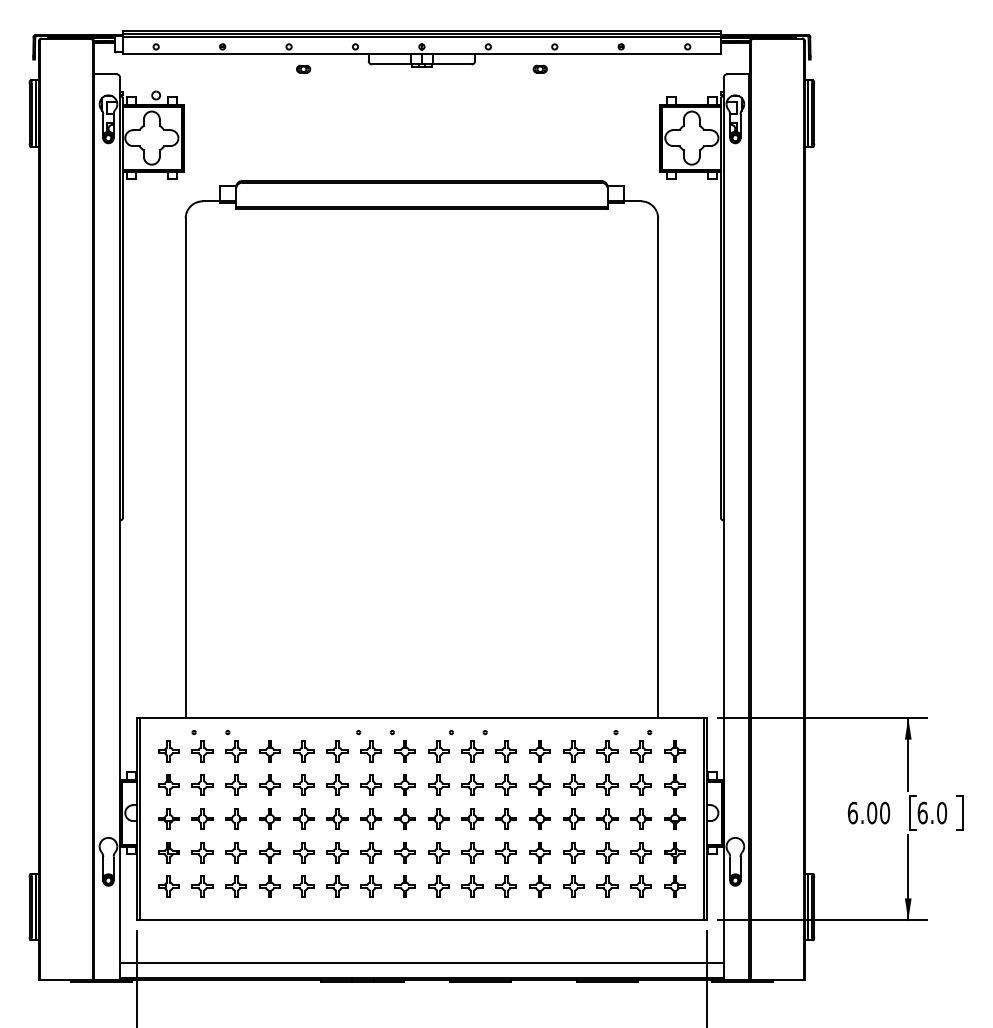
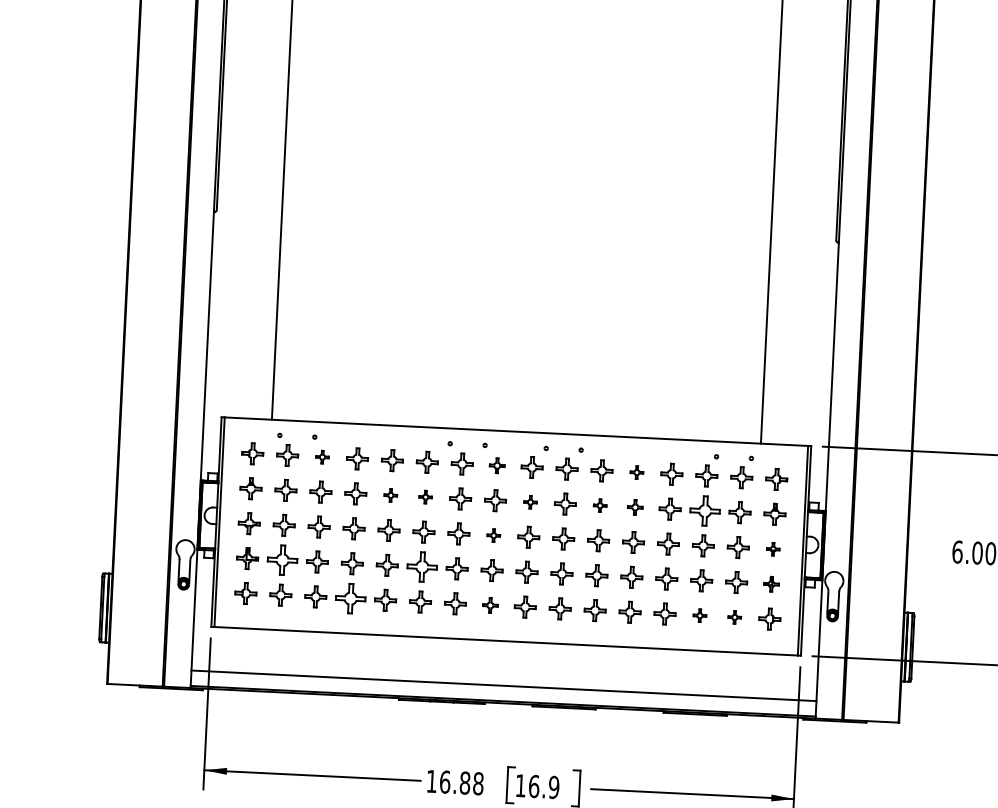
part: (235, 751) -> (321, 457), size x0.6
part: (404, 751) -> (496, 465), size x0.7
part: (539, 751) -> (636, 472), size x0.6
part: (303, 784) -> (390, 494), size x0.6
part: (337, 784) -> (425, 496), size x0.6
part: (438, 784) -> (530, 501), size x0.6
part: (505, 784) -> (599, 504), size x0.6
part: (539, 784) -> (634, 506), size x0.7
part: (607, 784) -> (705, 510), size x1.4
part: (404, 818) -> (493, 535), size x0.6
part: (674, 818) -> (772, 548), size x0.6
part: (202, 852) -> (282, 560), size x1.4
part: (337, 852) -> (422, 566), size x1.4
part: (674, 852) -> (770, 583), size x0.7
part: (269, 886) -> (350, 598), size x1.4
part: (404, 886) -> (489, 605), size x0.7
part: (607, 886) -> (699, 615), size x0.6
part: (640, 886) -> (734, 617), size x0.6

